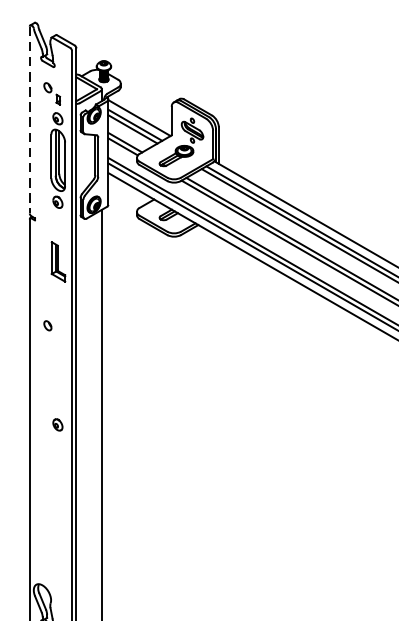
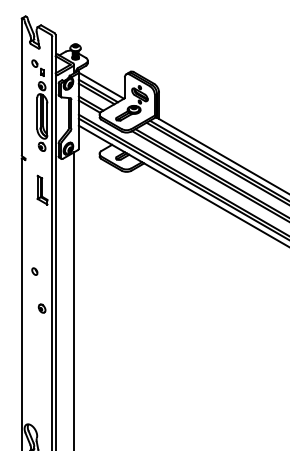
line: (29, 120) -> (21, 87), dashed -> solid
part: (47, 325) -> (34, 271), moved

